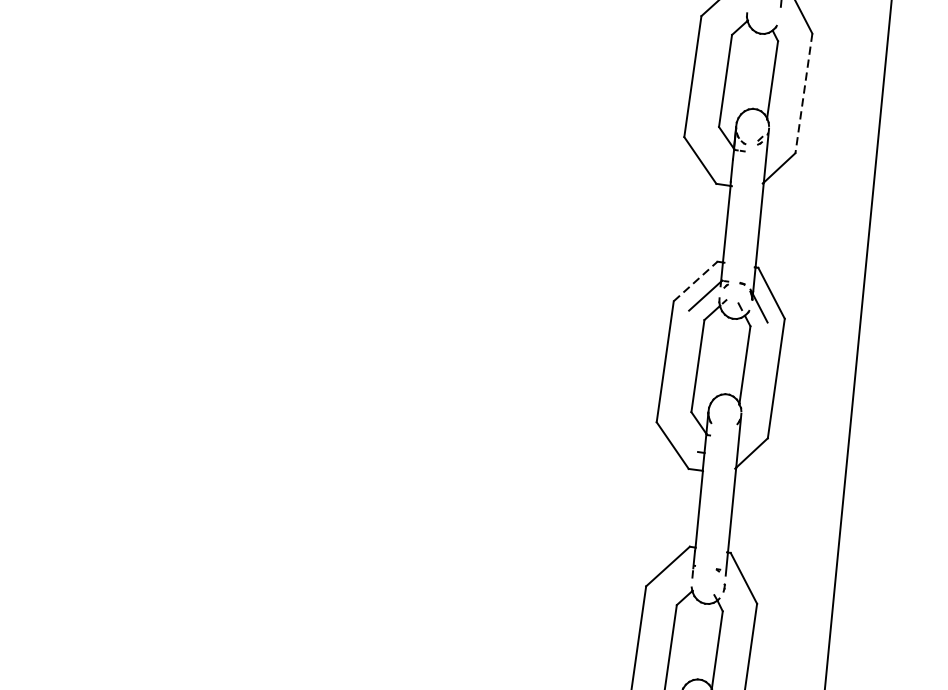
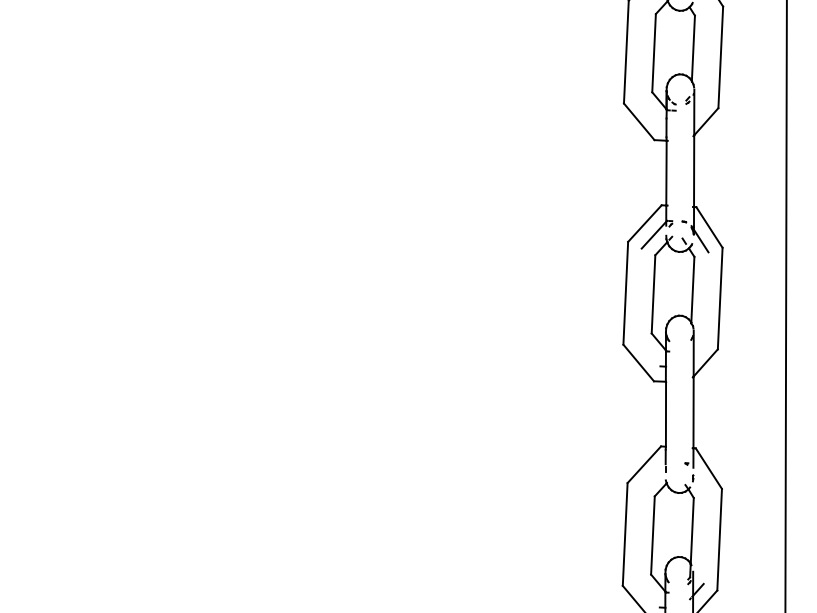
line: (803, 93) -> (720, 57), dashed -> solid
line: (695, 281) -> (644, 223), dashed -> solid

